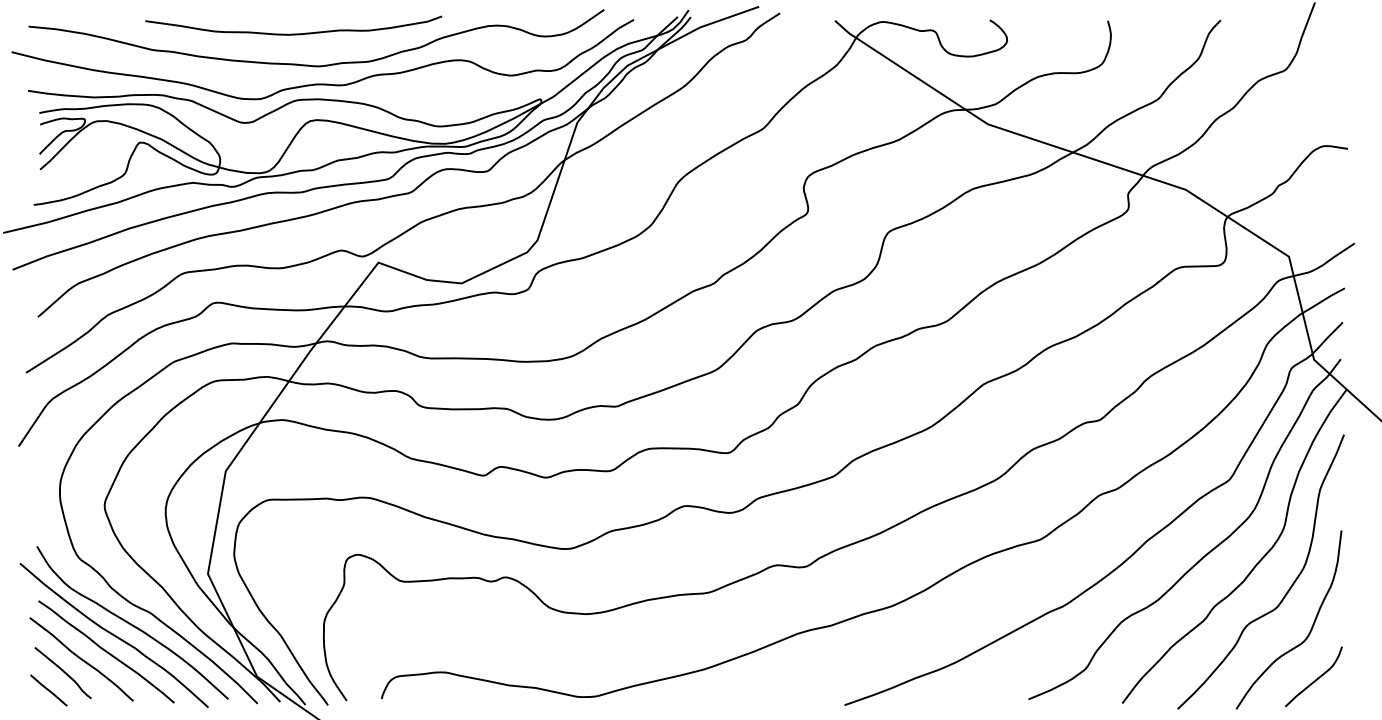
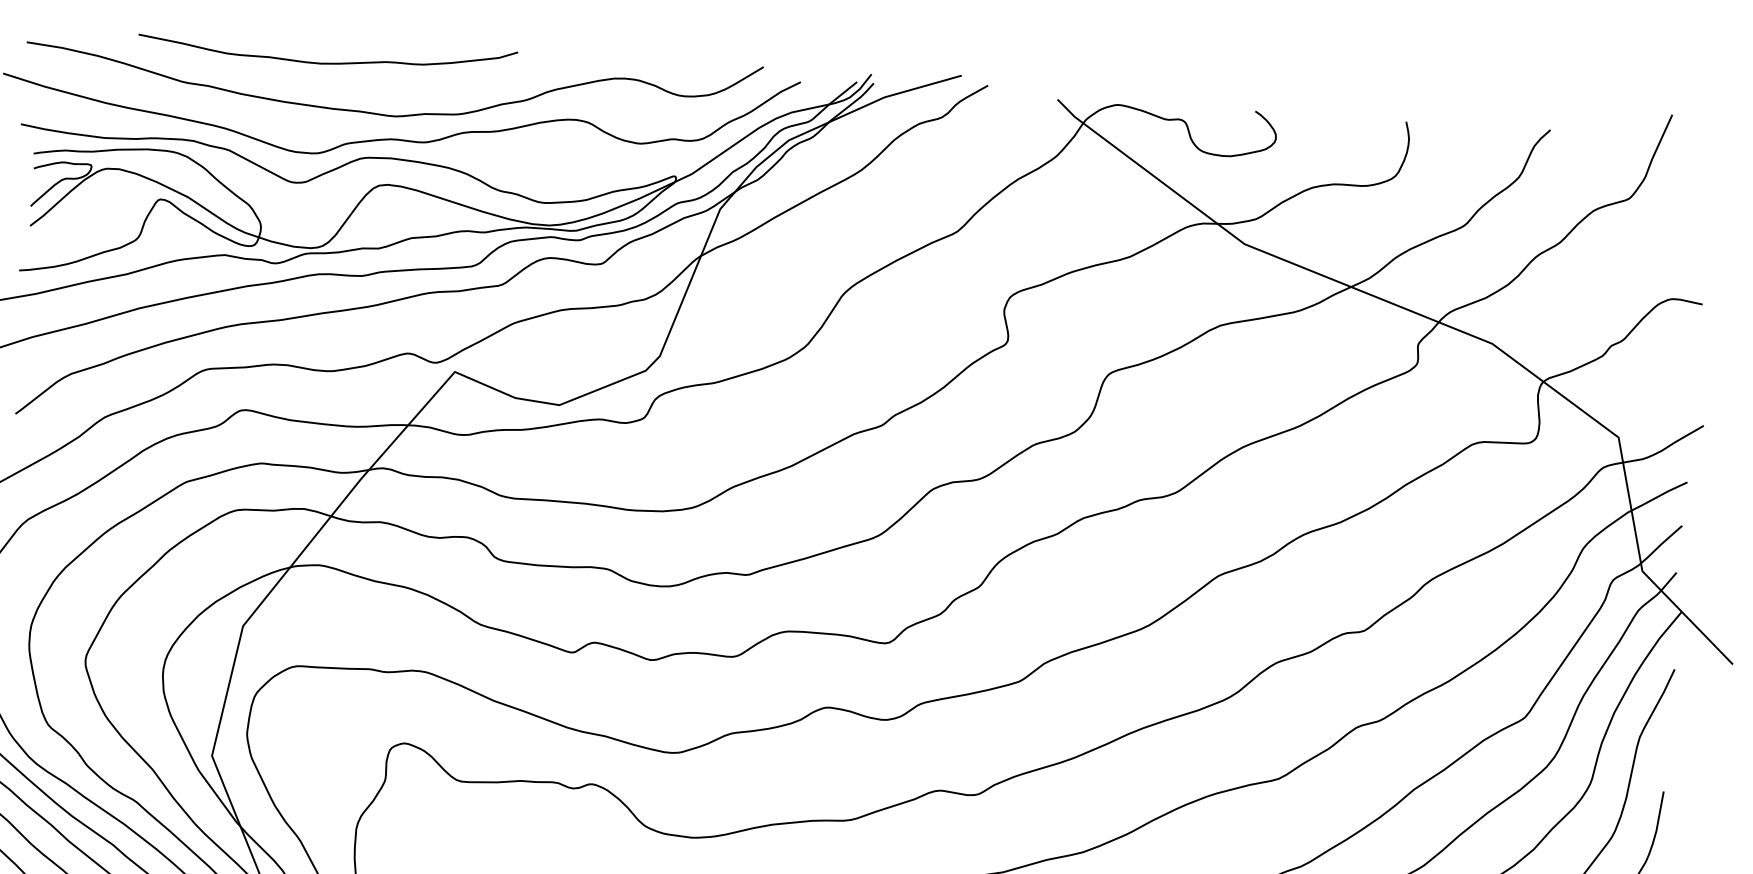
curve: (293, 33) -> (326, 62), moved

